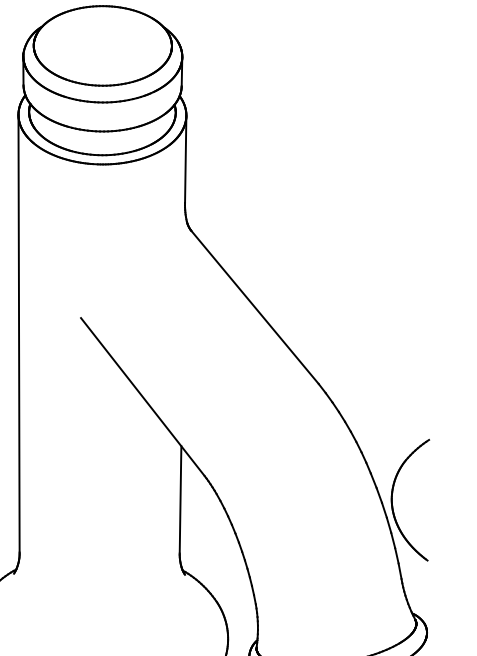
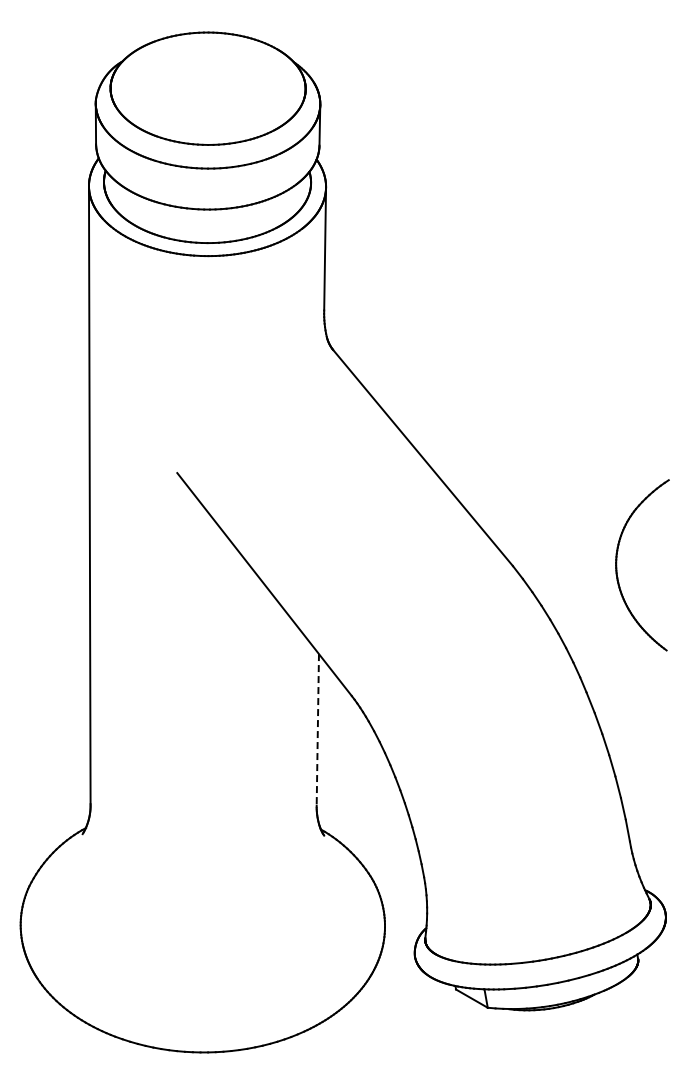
line: (180, 499) -> (317, 729), solid -> dashed
part: (392, 500) -> (617, 565), moved

